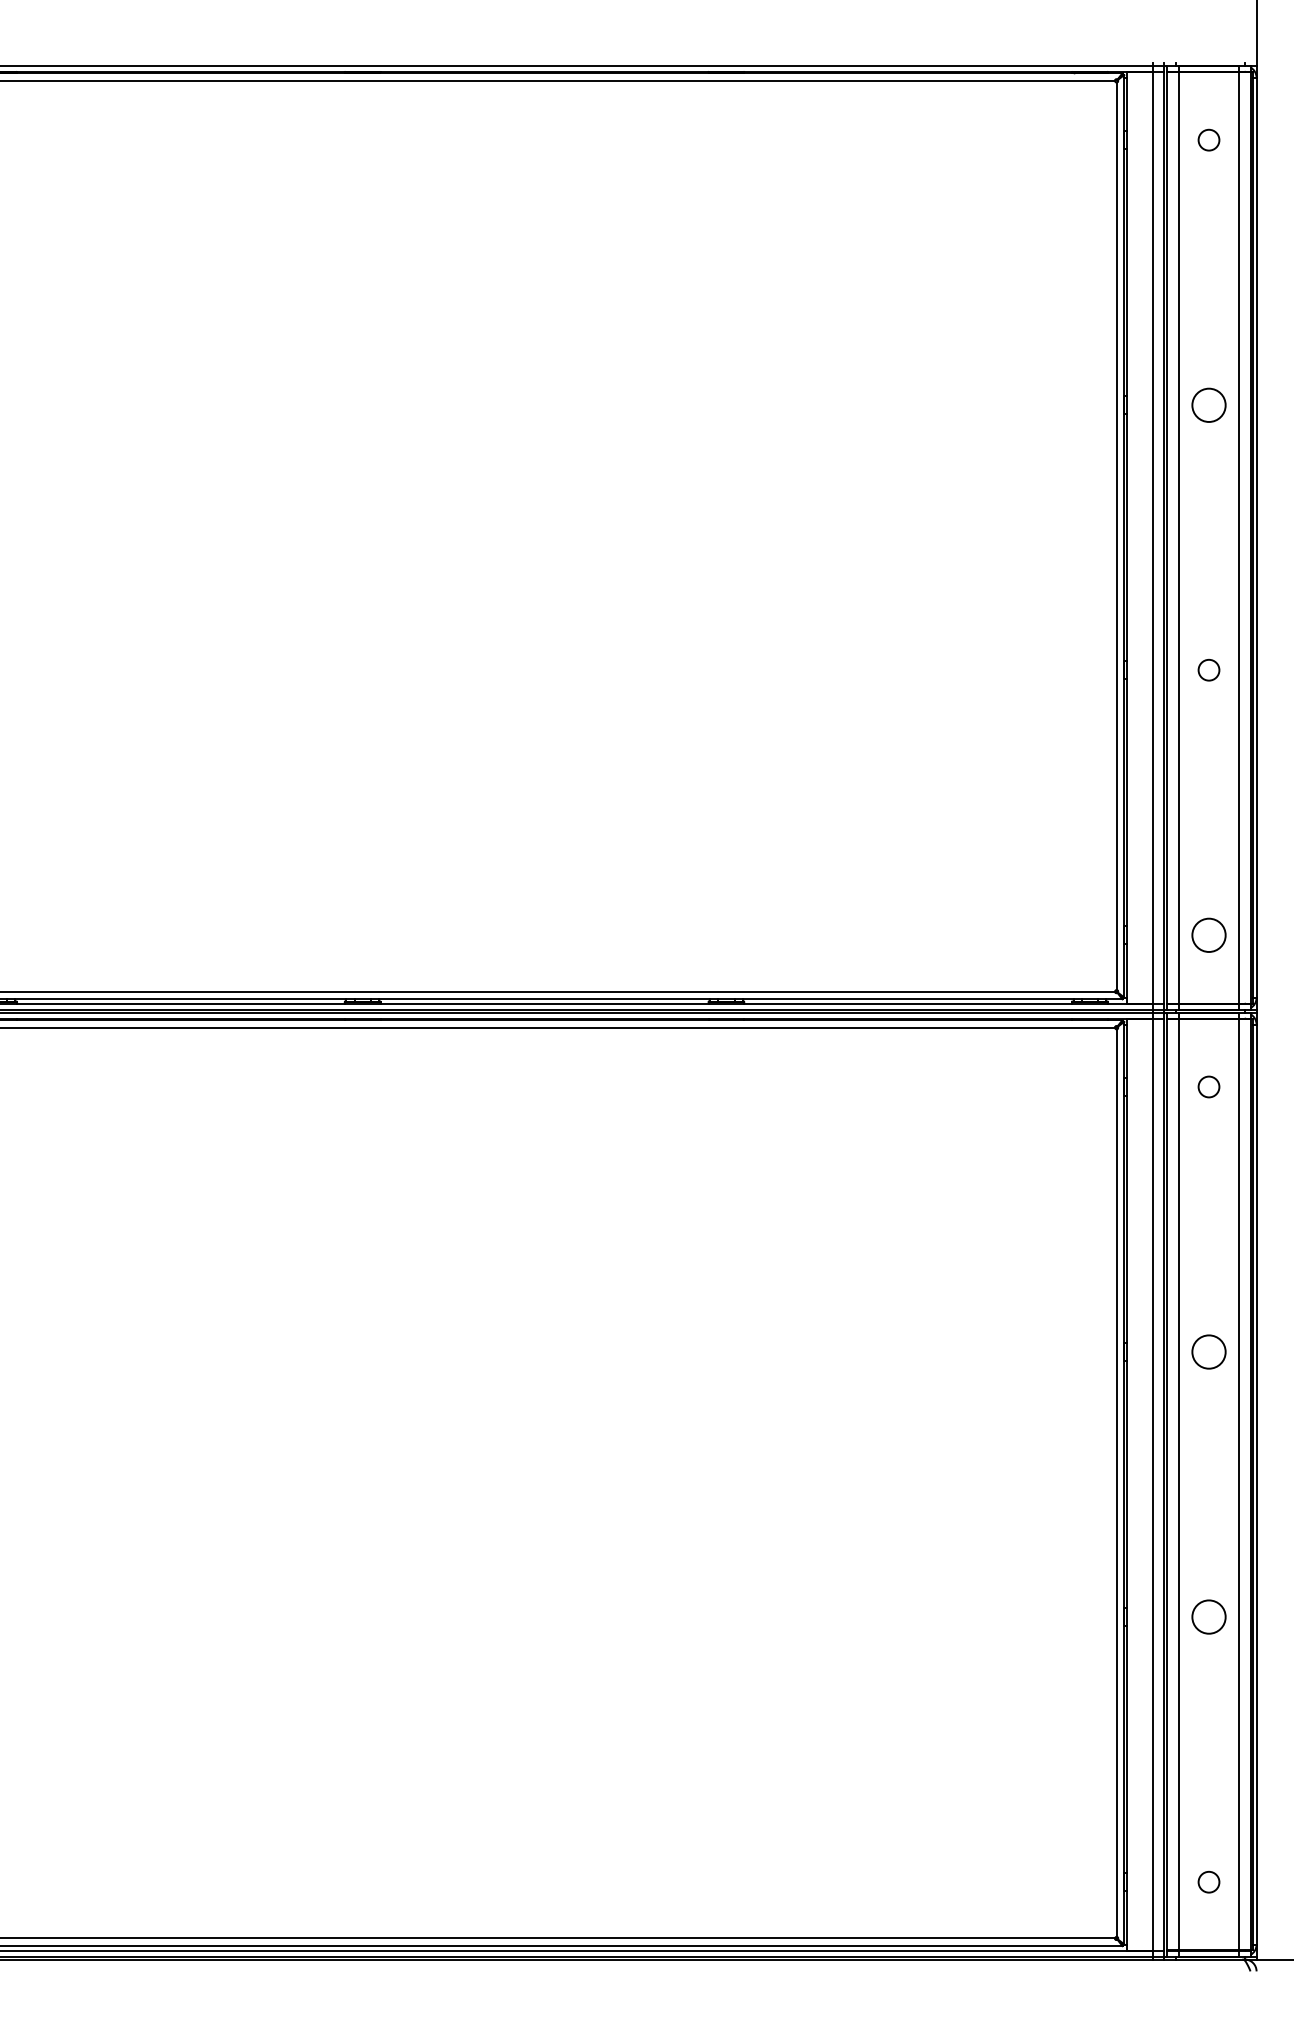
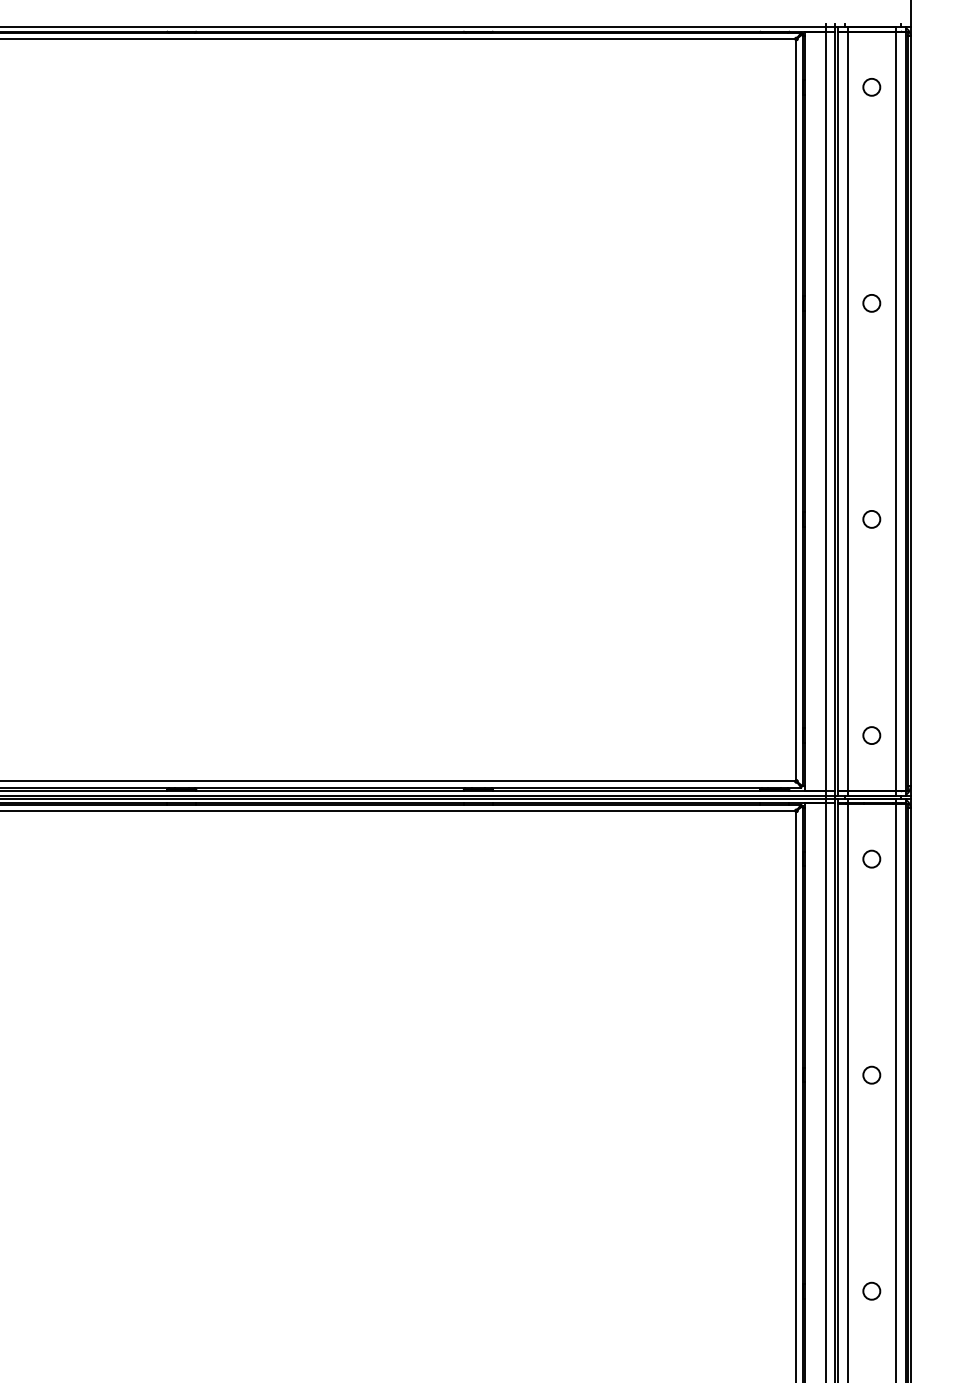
circle: (1208, 404) -> (871, 302), size x0.62
circle: (1208, 935) -> (871, 735), size x0.62
circle: (1208, 1351) -> (871, 1074), size x0.62
circle: (1208, 1616) -> (871, 1290), size x0.62

